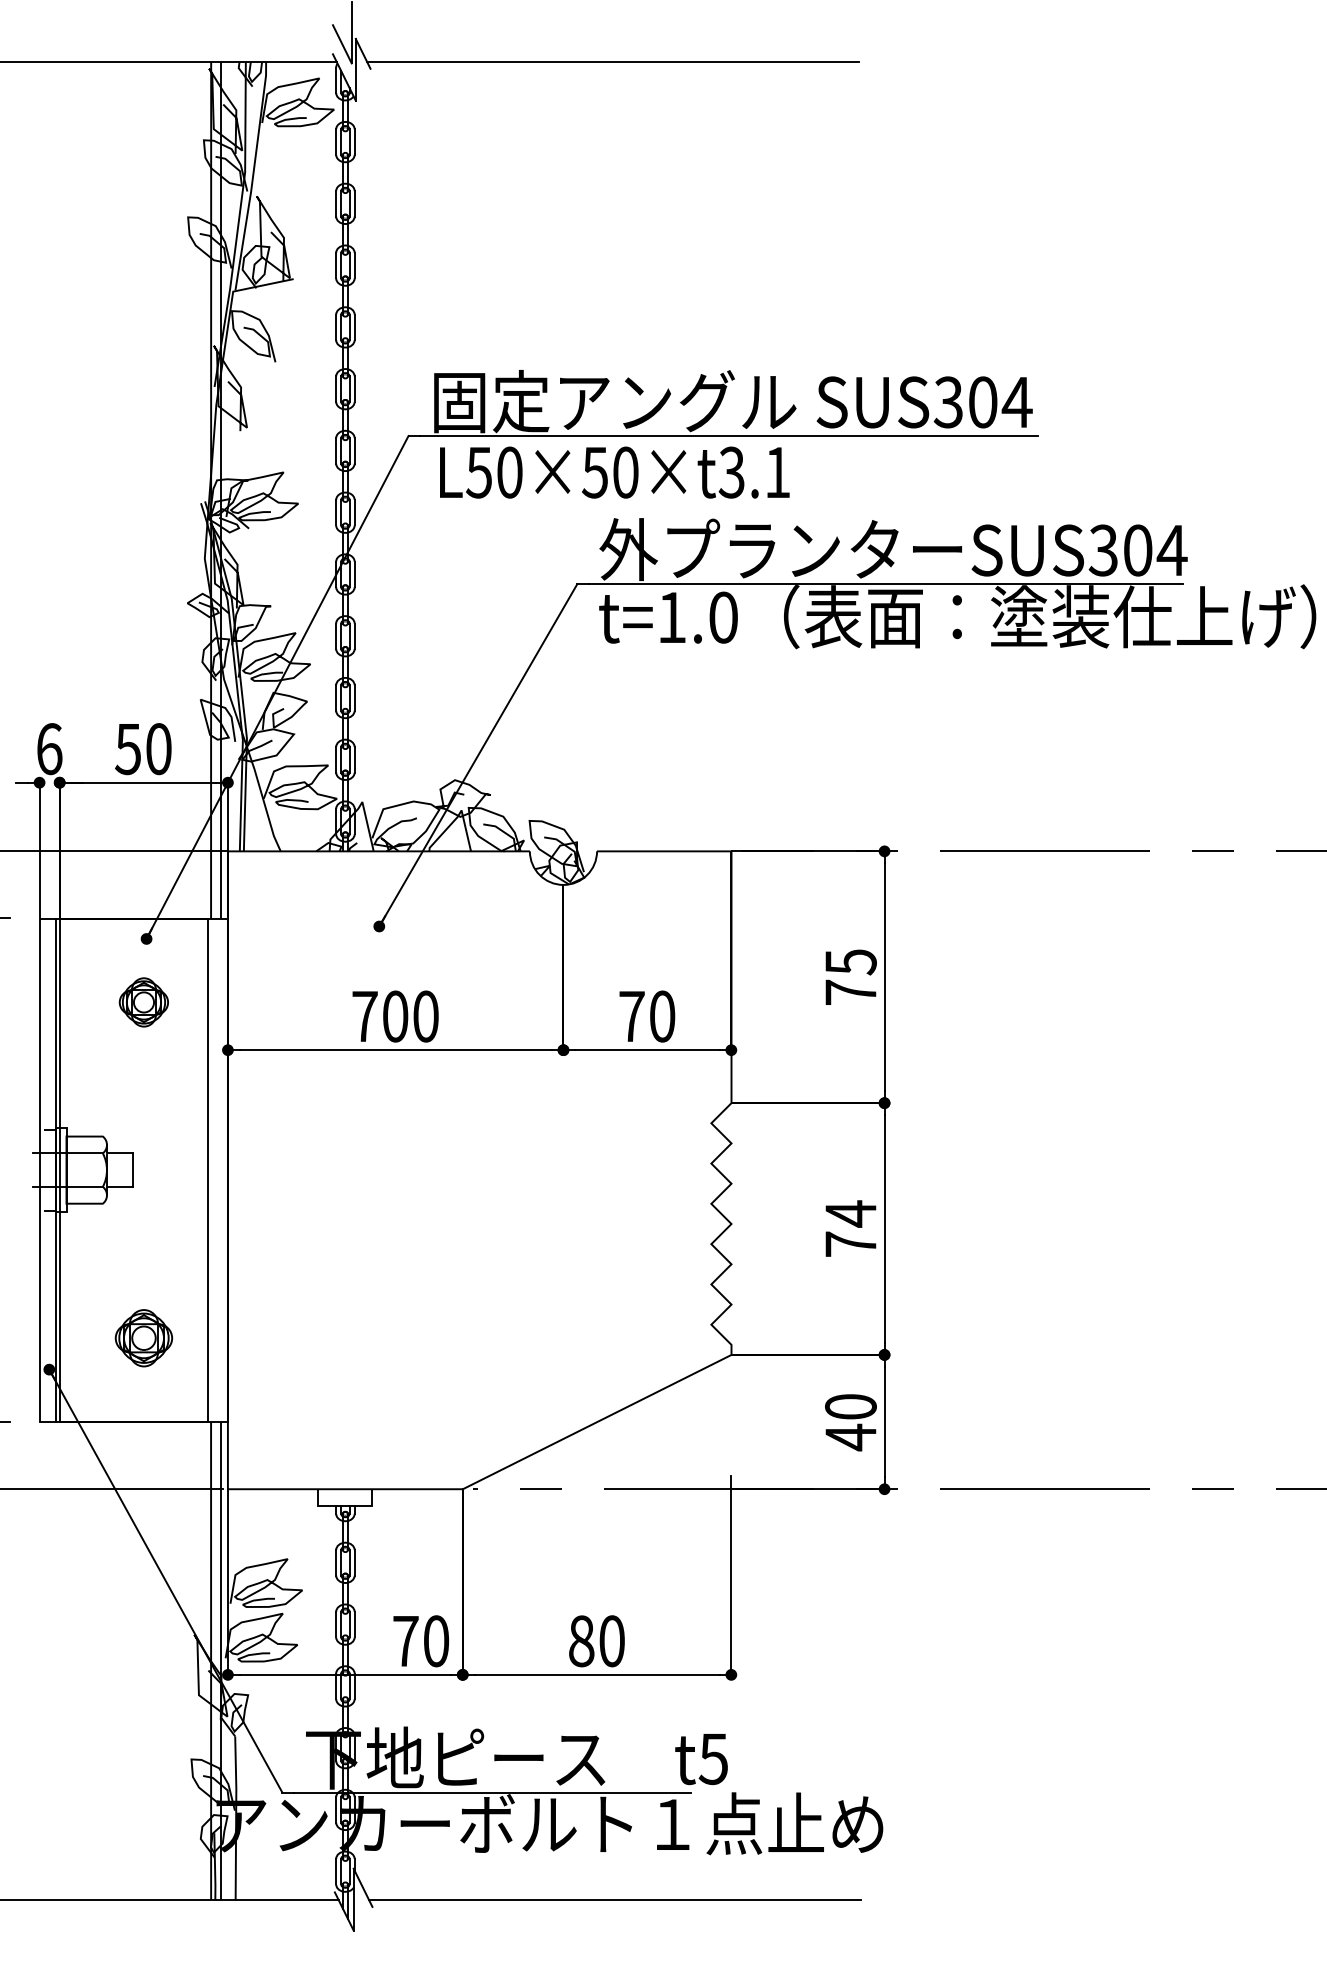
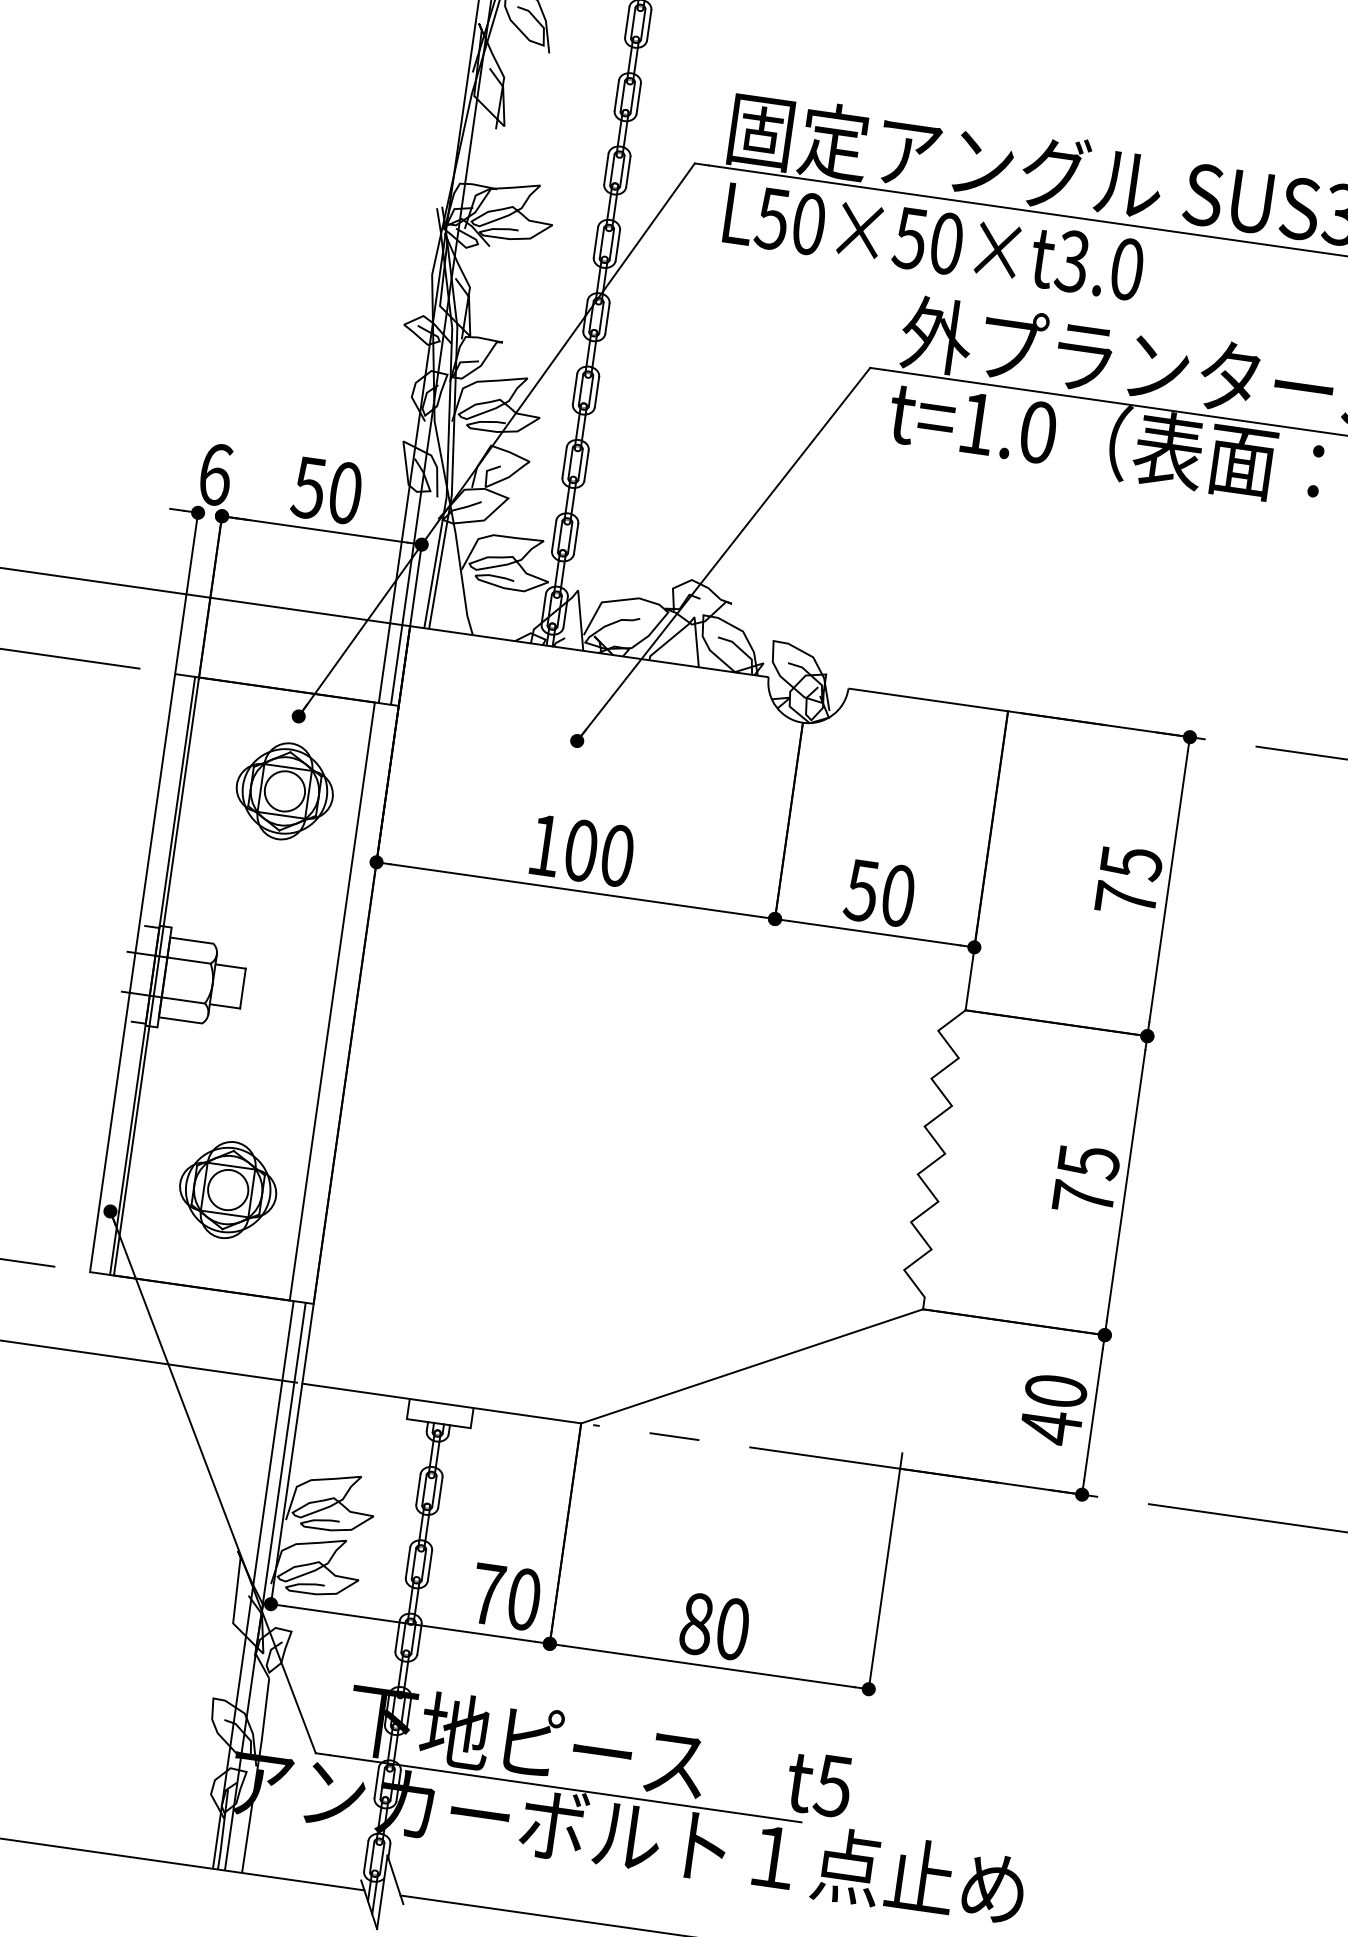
text: (777, 472) -> (1126, 269), L50×50×t3.1 -> L50×50×t3.0
part: (143, 1002) -> (284, 791), size x1.67
text: (364, 1016) -> (544, 845), 700 -> 100
text: (631, 1016) -> (861, 890), 70 -> 50
text: (850, 1213) -> (1088, 1161), 74 -> 75
part: (143, 1338) -> (227, 1190), size x1.43

